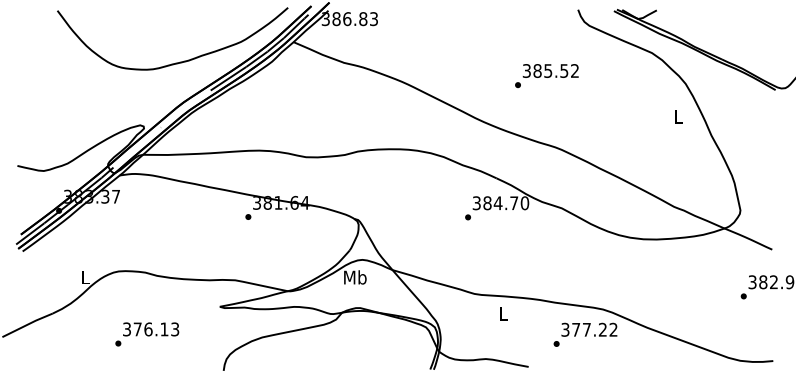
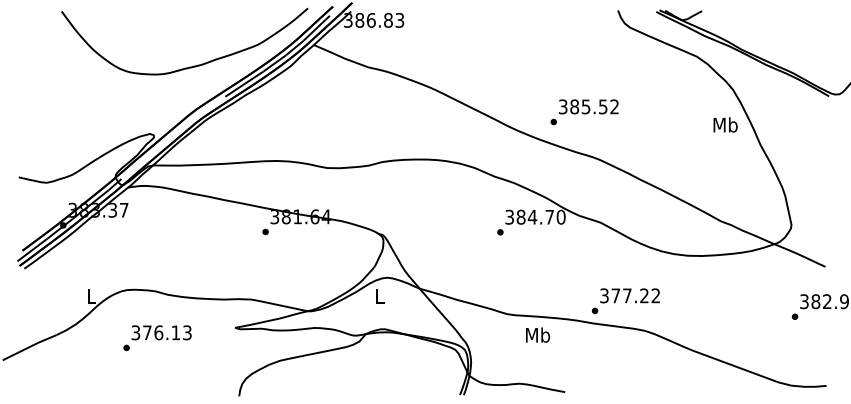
text: (546, 76) -> (584, 112), moved
text: (678, 116) -> (725, 124), L -> Mb
text: (355, 277) -> (380, 296), Mb -> L
text: (503, 313) -> (538, 335), L -> Mb
text: (147, 334) -> (157, 338), moved
text: (585, 334) -> (625, 300), moved

